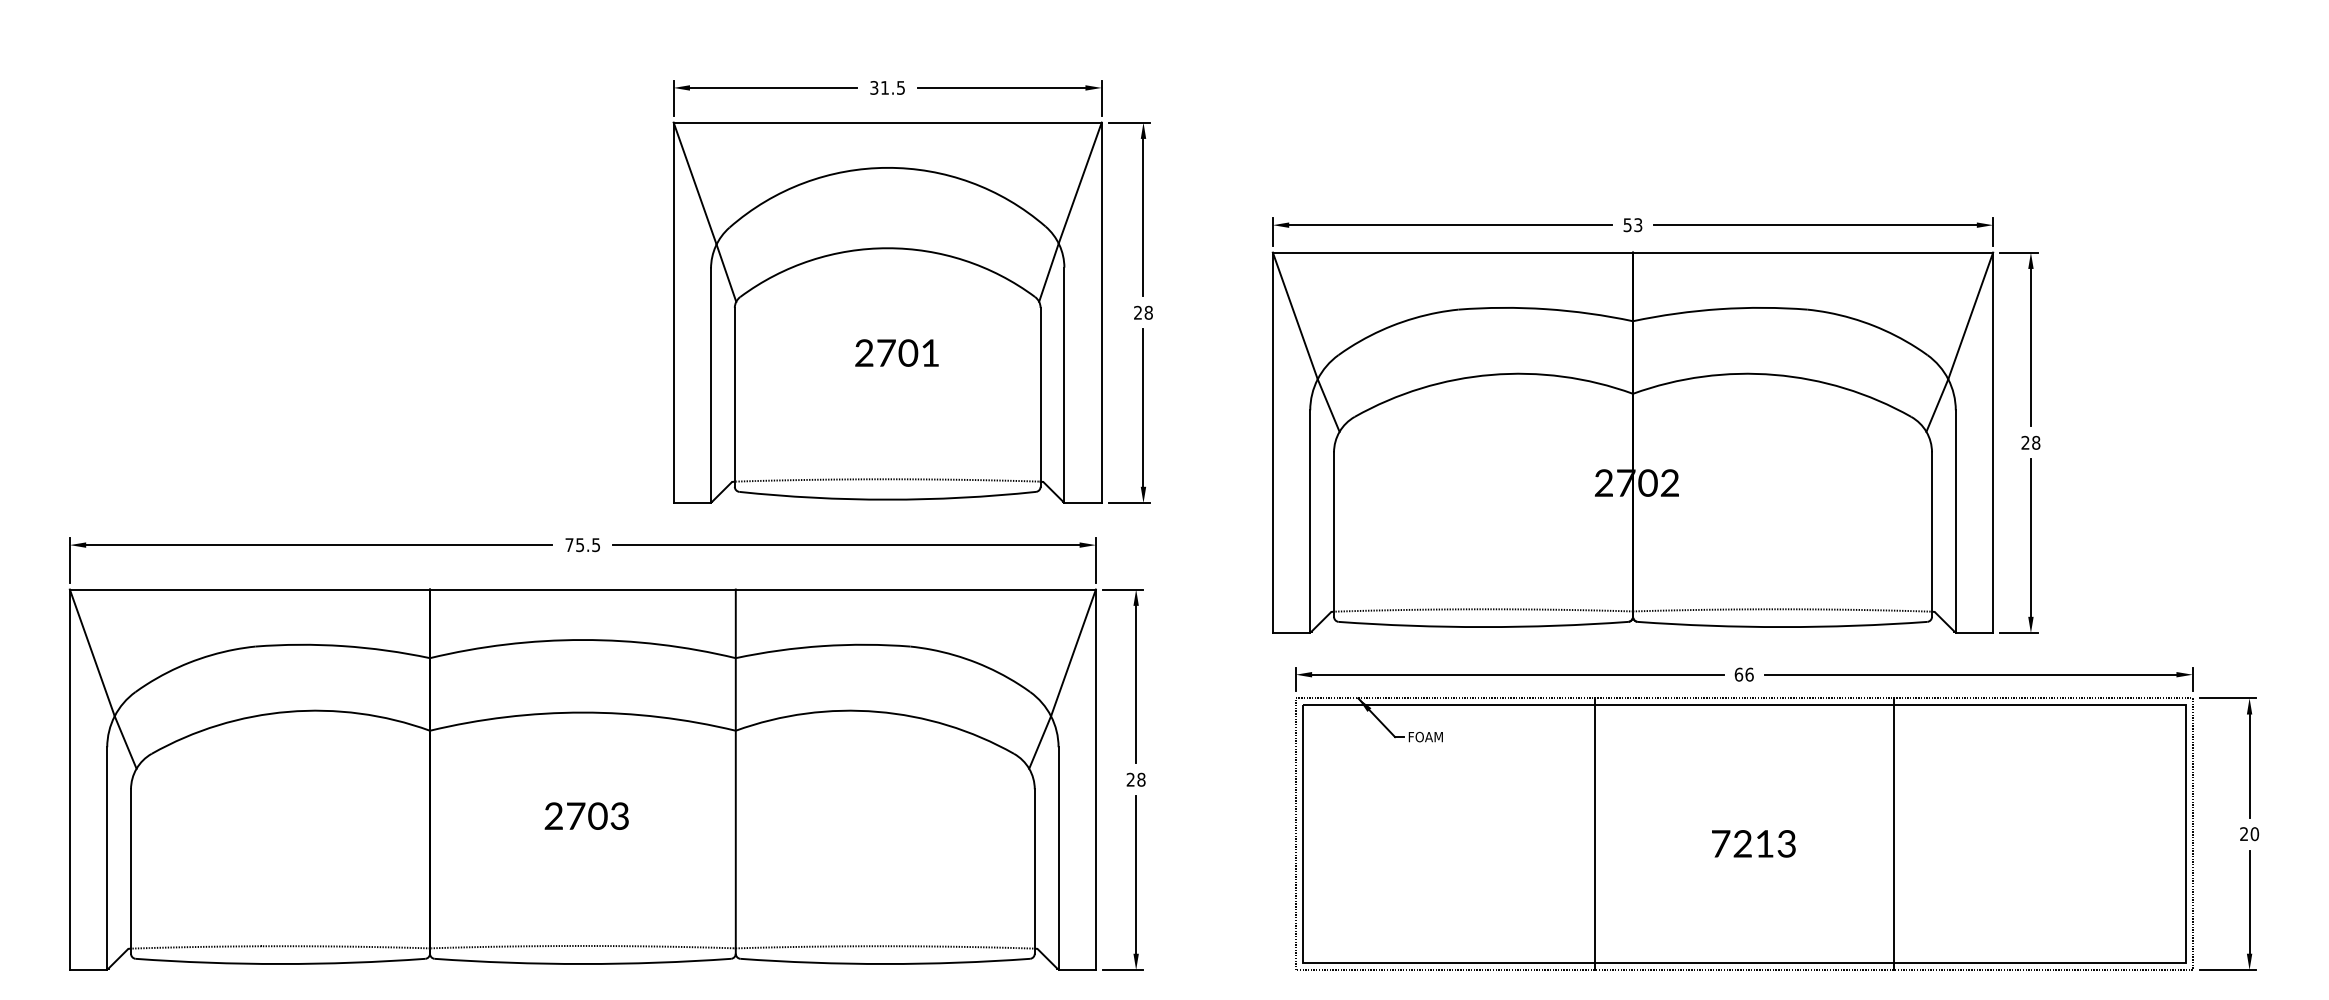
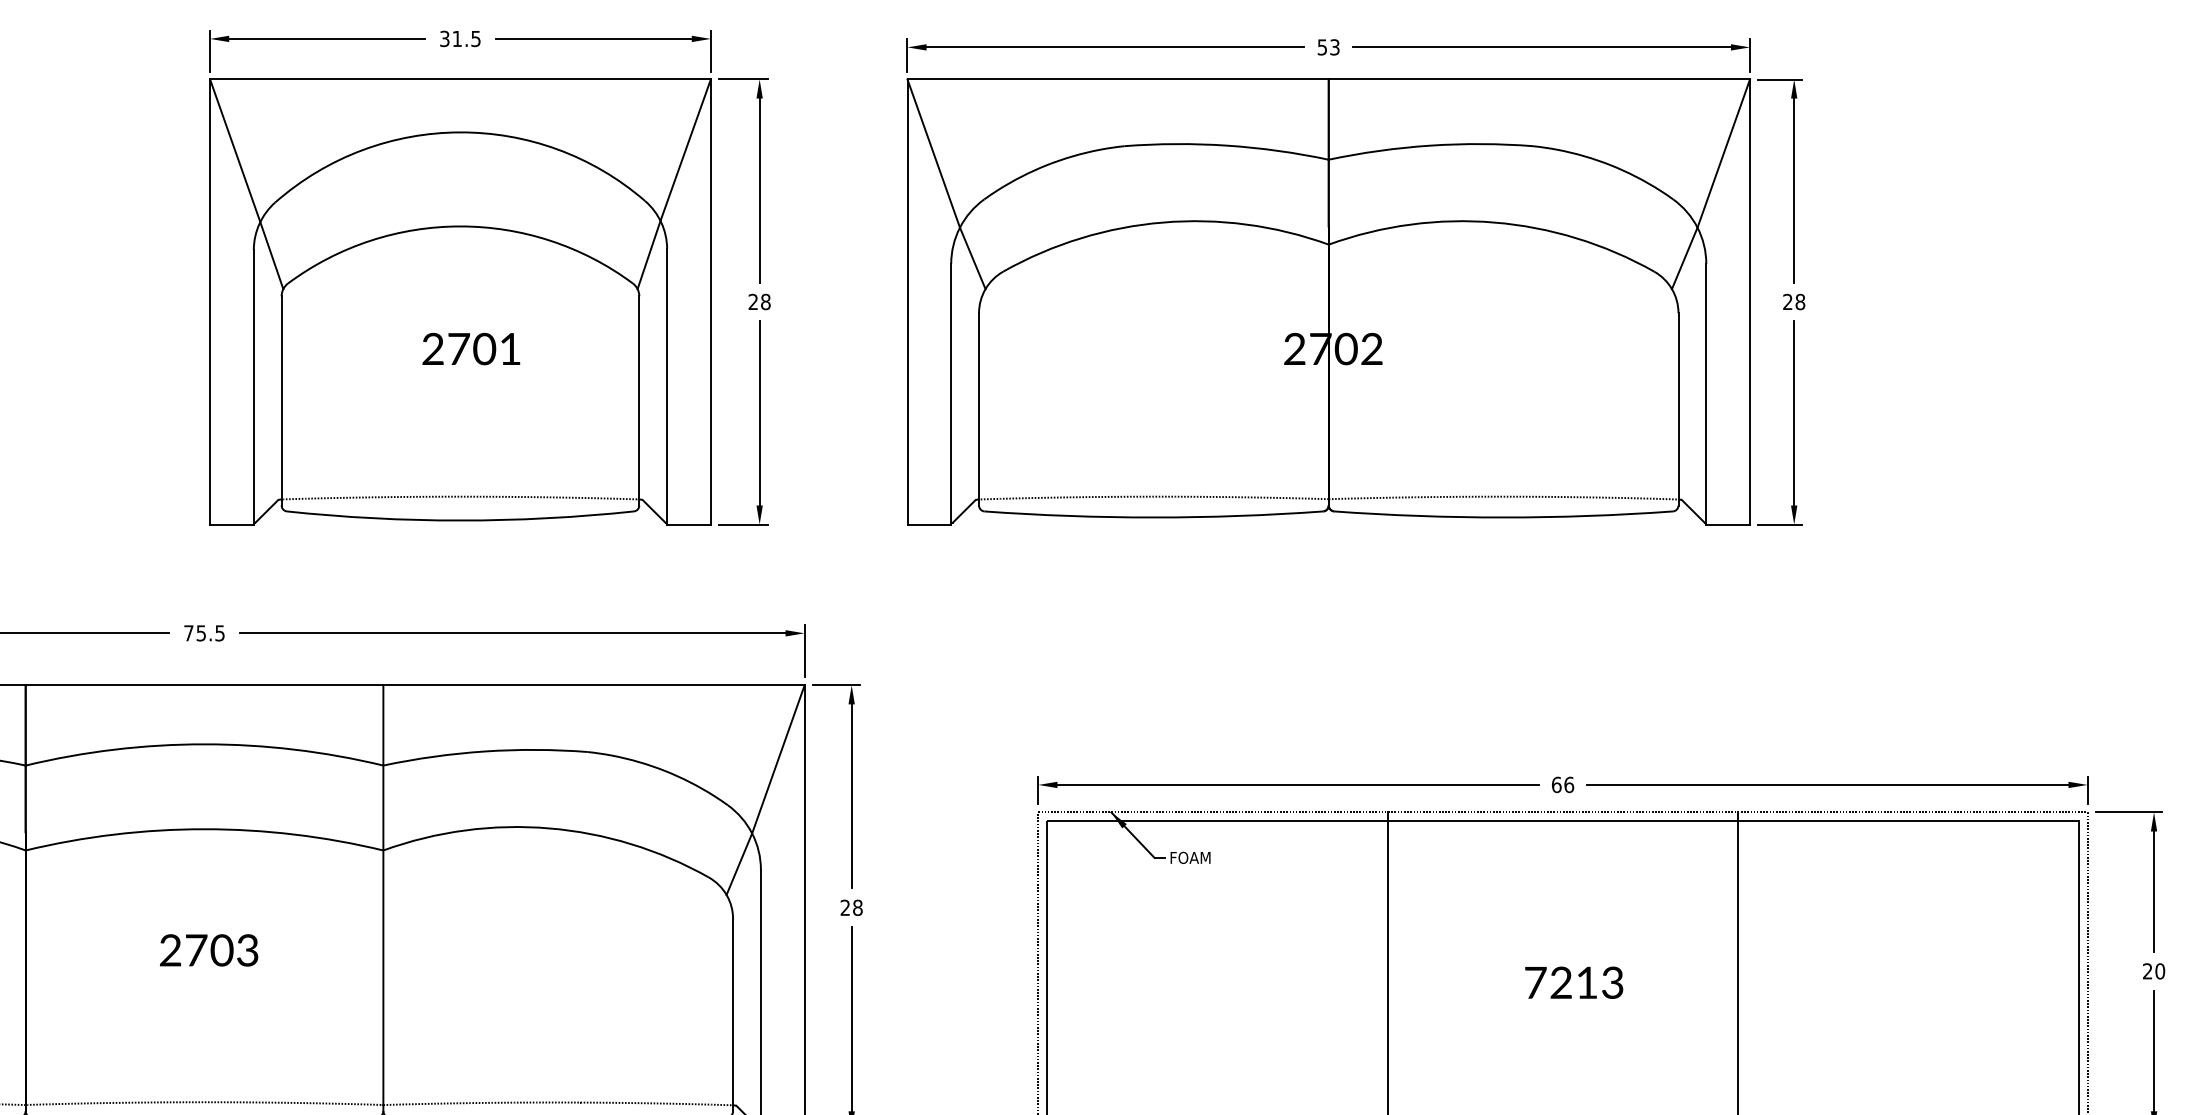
part: (912, 291) -> (489, 277), moved
part: (1655, 425) -> (1355, 281), moved

